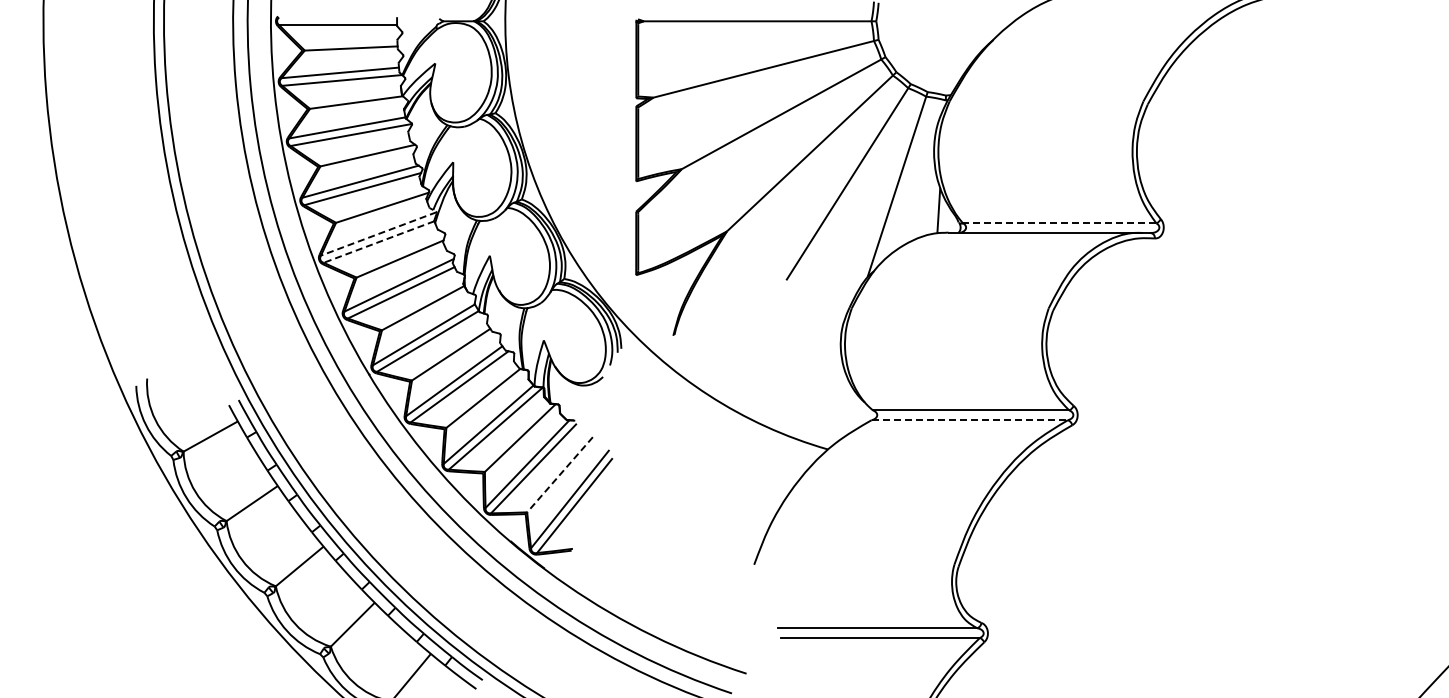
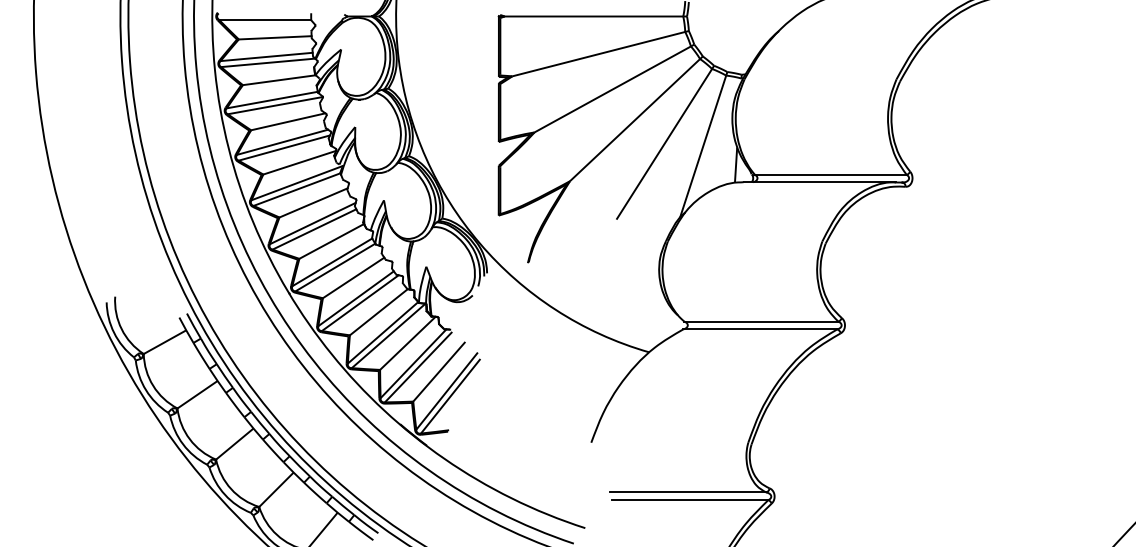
line: (1059, 223) -> (830, 175), dashed -> solid
line: (378, 233) -> (296, 182), dashed -> solid
line: (378, 242) -> (296, 189), dashed -> solid
line: (970, 420) -> (760, 329), dashed -> solid
line: (560, 474) -> (439, 371), dashed -> solid

